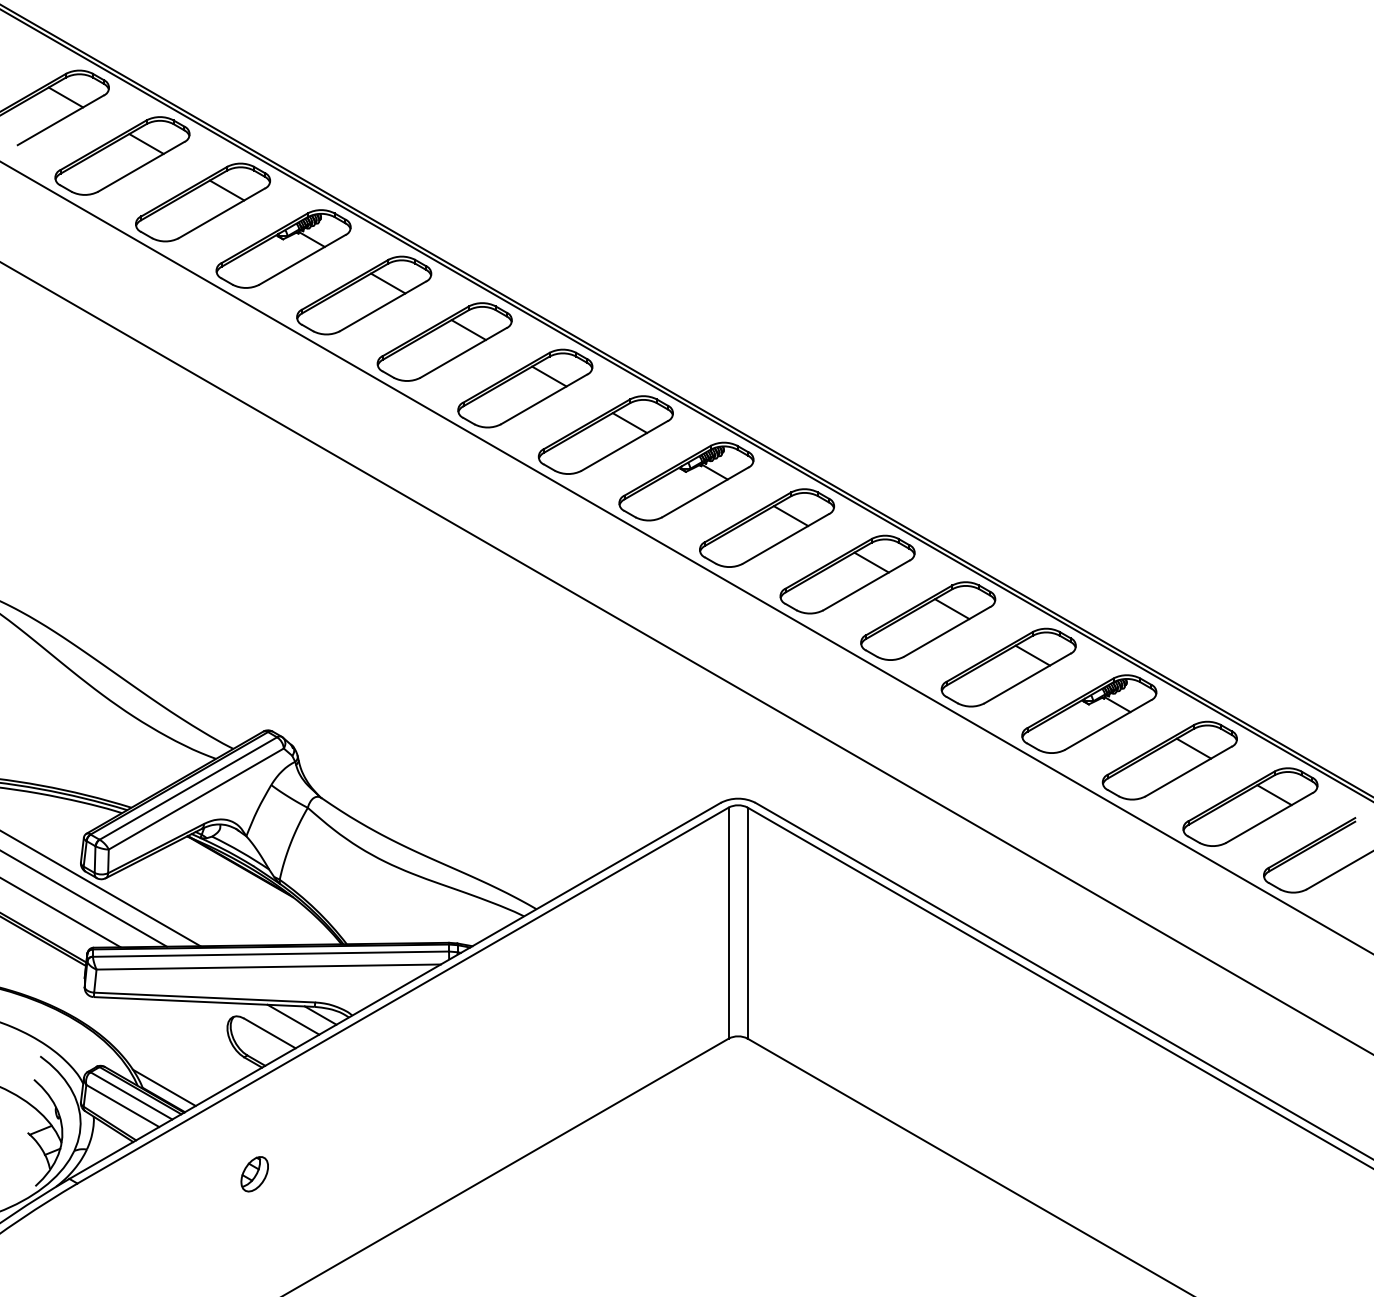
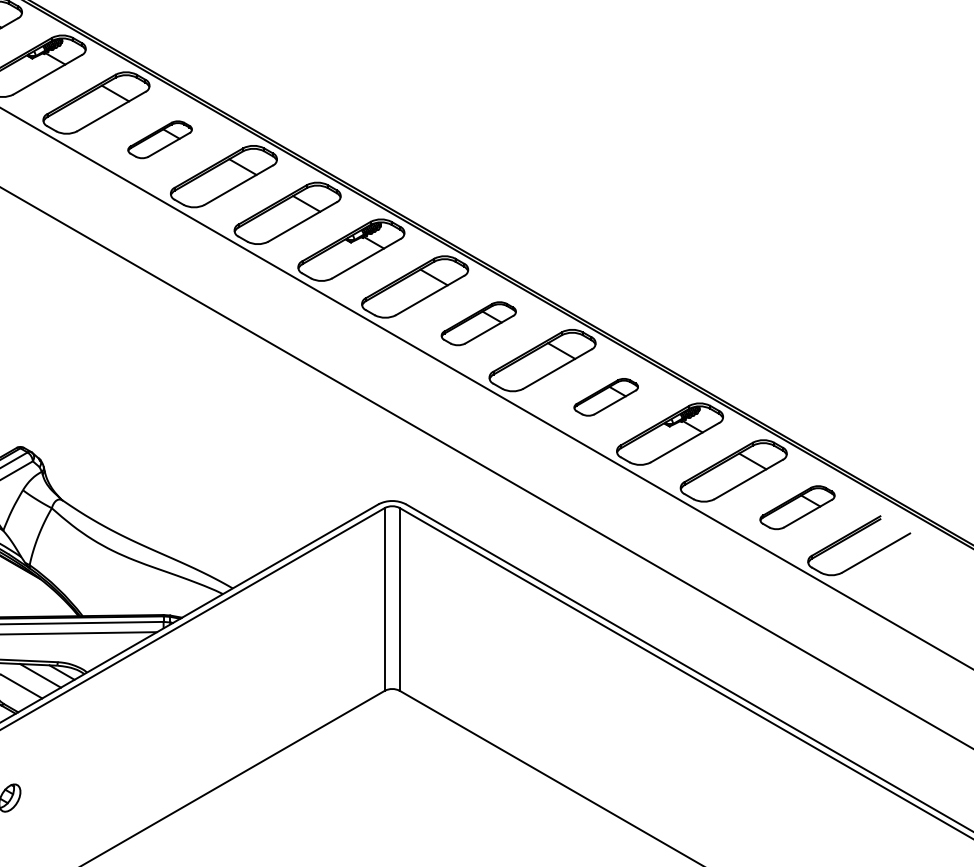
part: (444, 341) -> (159, 139), size x0.6
part: (847, 574) -> (478, 323), size x0.7
part: (1008, 667) -> (606, 397), size x0.6
part: (1250, 806) -> (797, 507), size x0.7

